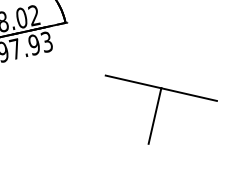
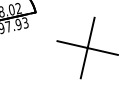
line: (166, 59) -> (90, 32), added

